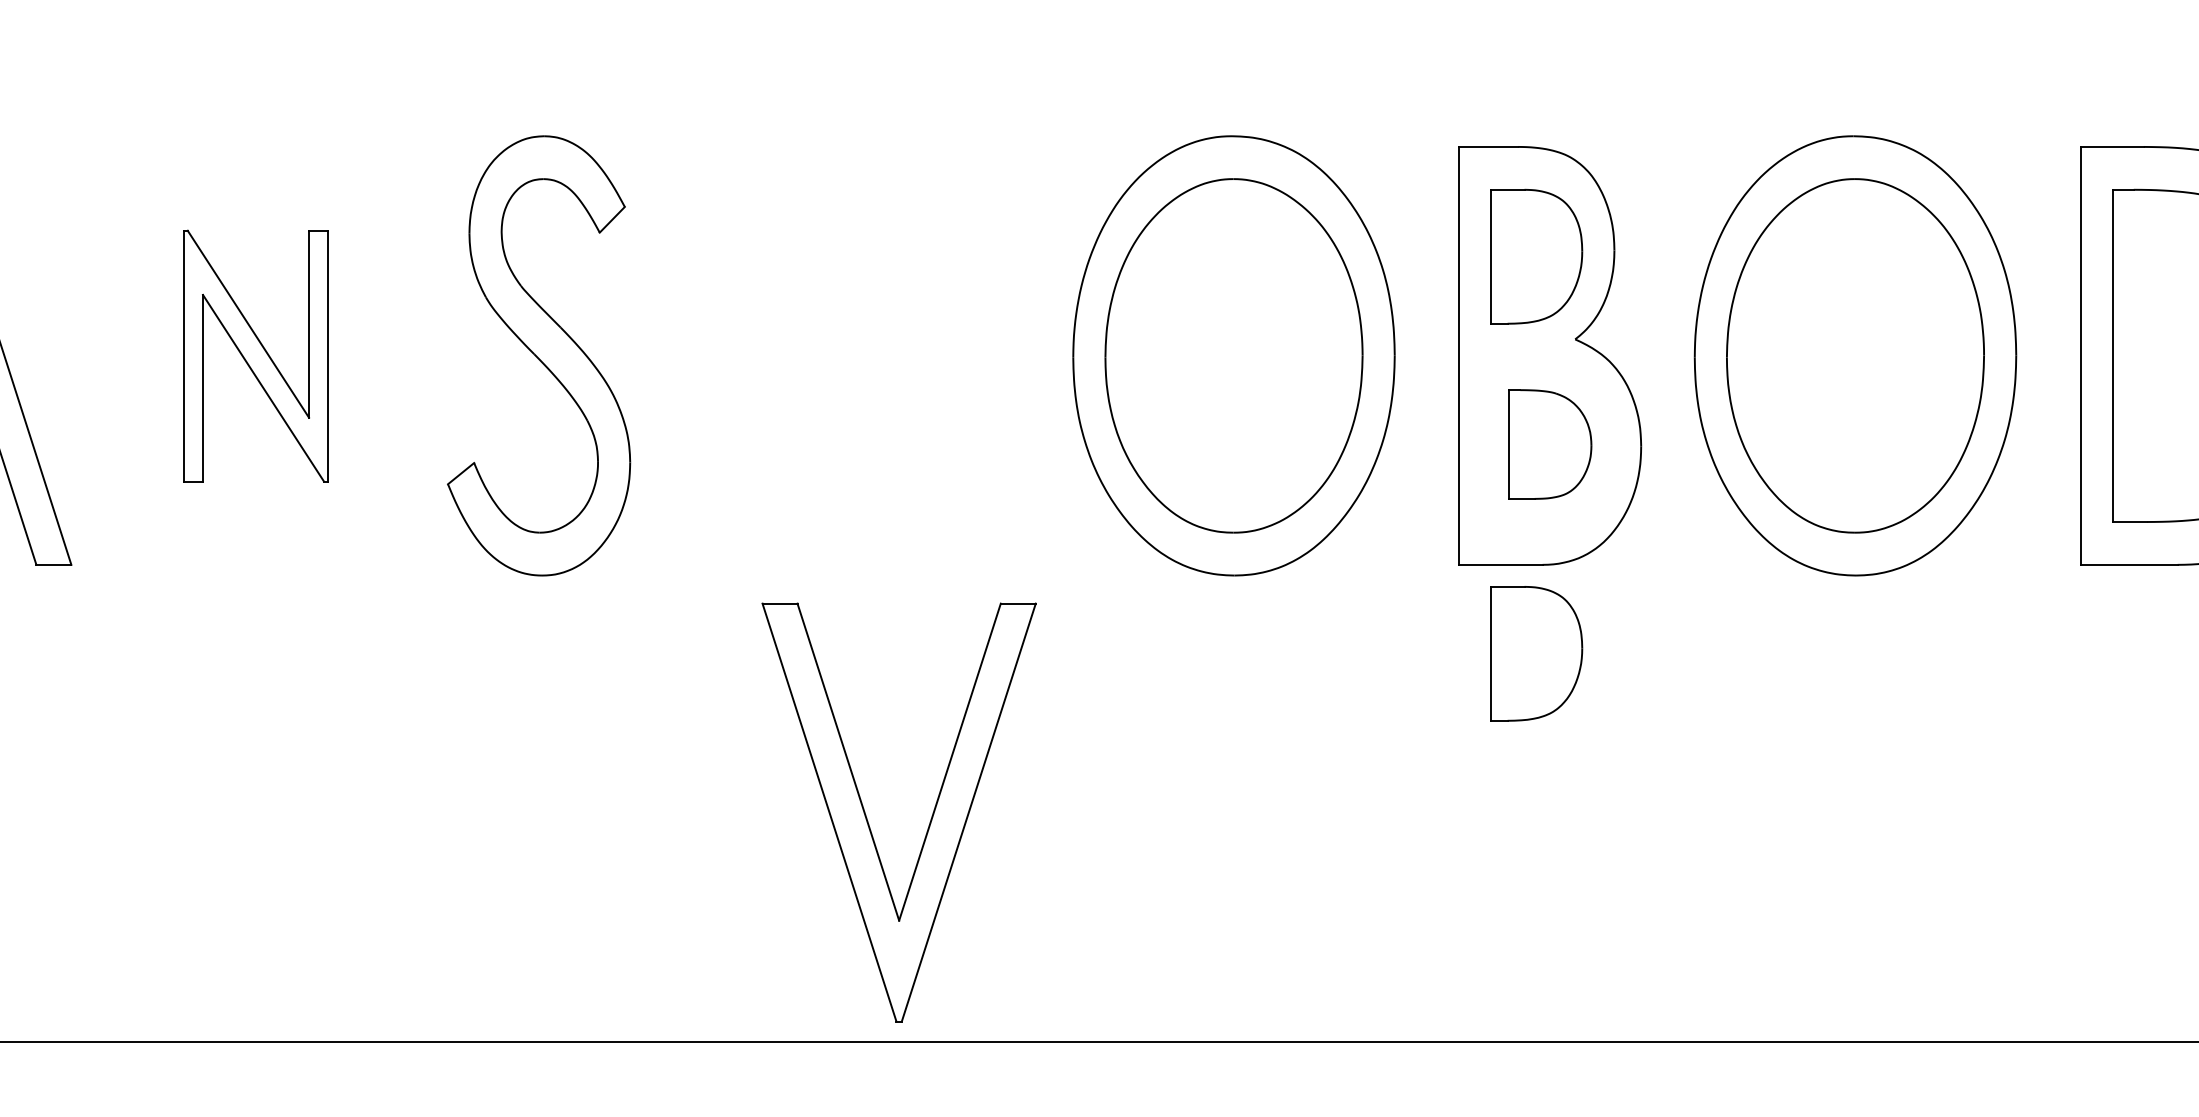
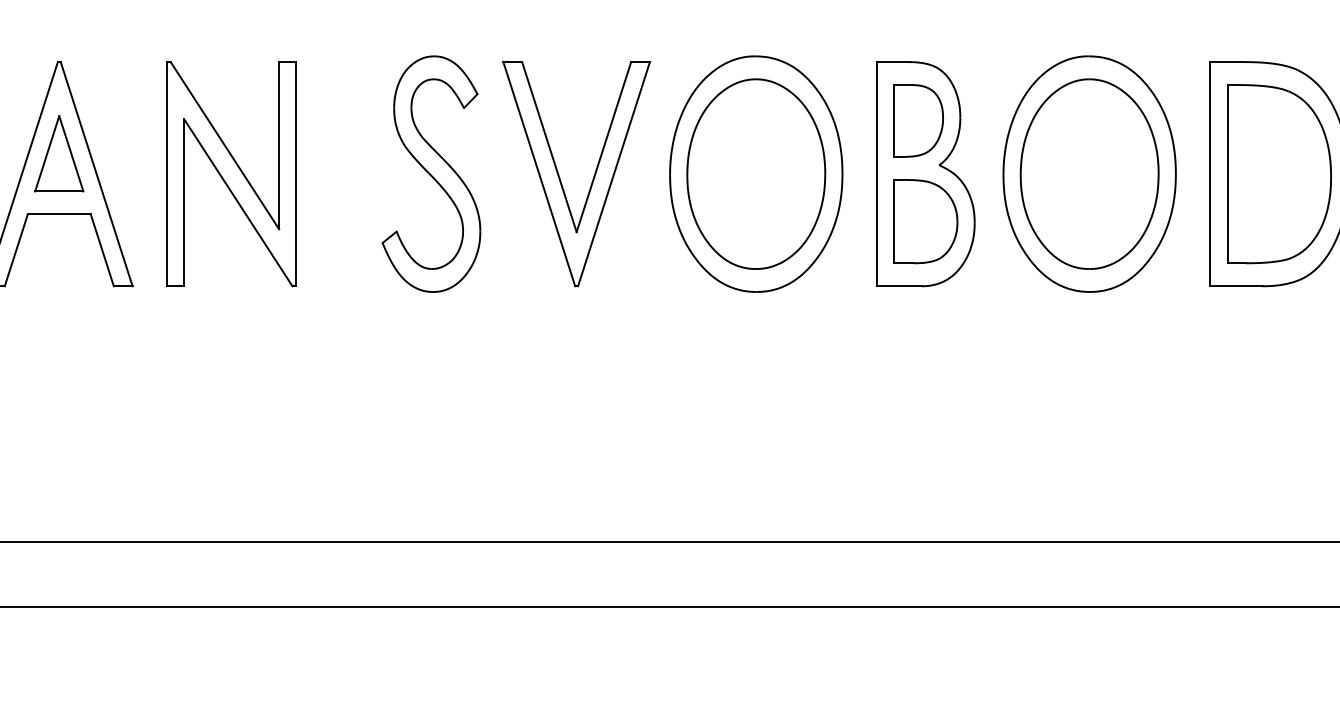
part: (539, 354) -> (431, 173), moved
part: (255, 356) -> (231, 174), size x1.67
part: (1549, 444) -> (925, 221), size x1.43
part: (1536, 652) -> (918, 333), removed
part: (870, 824) -> (561, 180), moved

